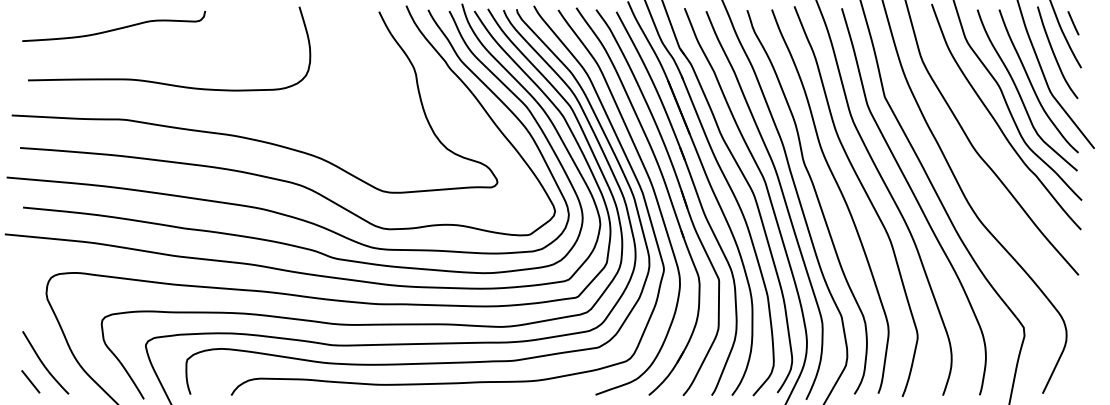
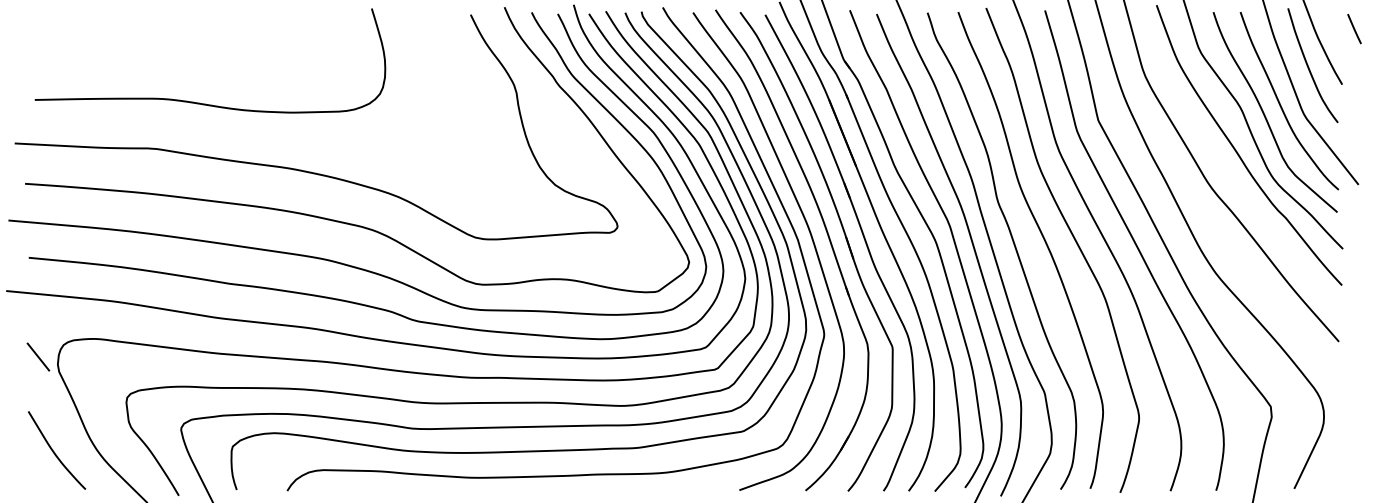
line: (1073, 23) -> (1354, 29), moved
curve: (113, 29) -> (141, 36), removed
line: (30, 381) -> (38, 356), moved

